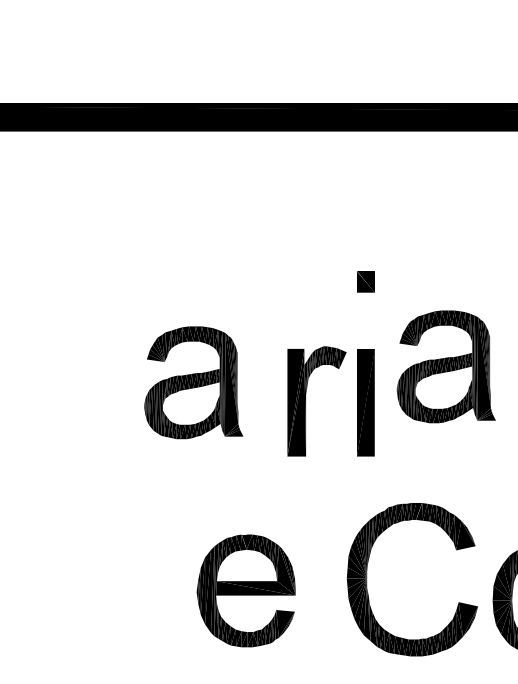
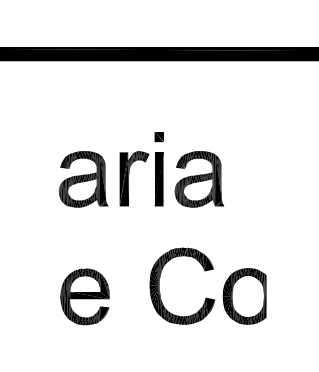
part: (193, 383) -> (83, 179), moved
part: (306, 392) -> (129, 174), moved
part: (245, 590) -> (84, 296), moved

